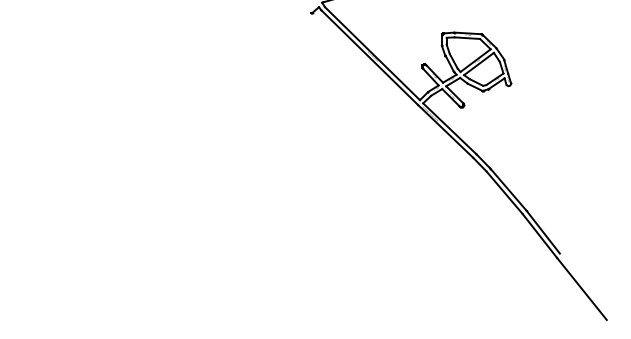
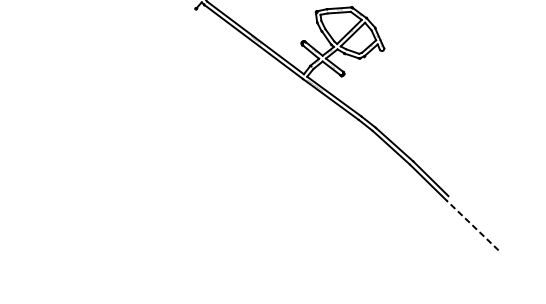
line: (581, 289) -> (472, 225), solid -> dashed

